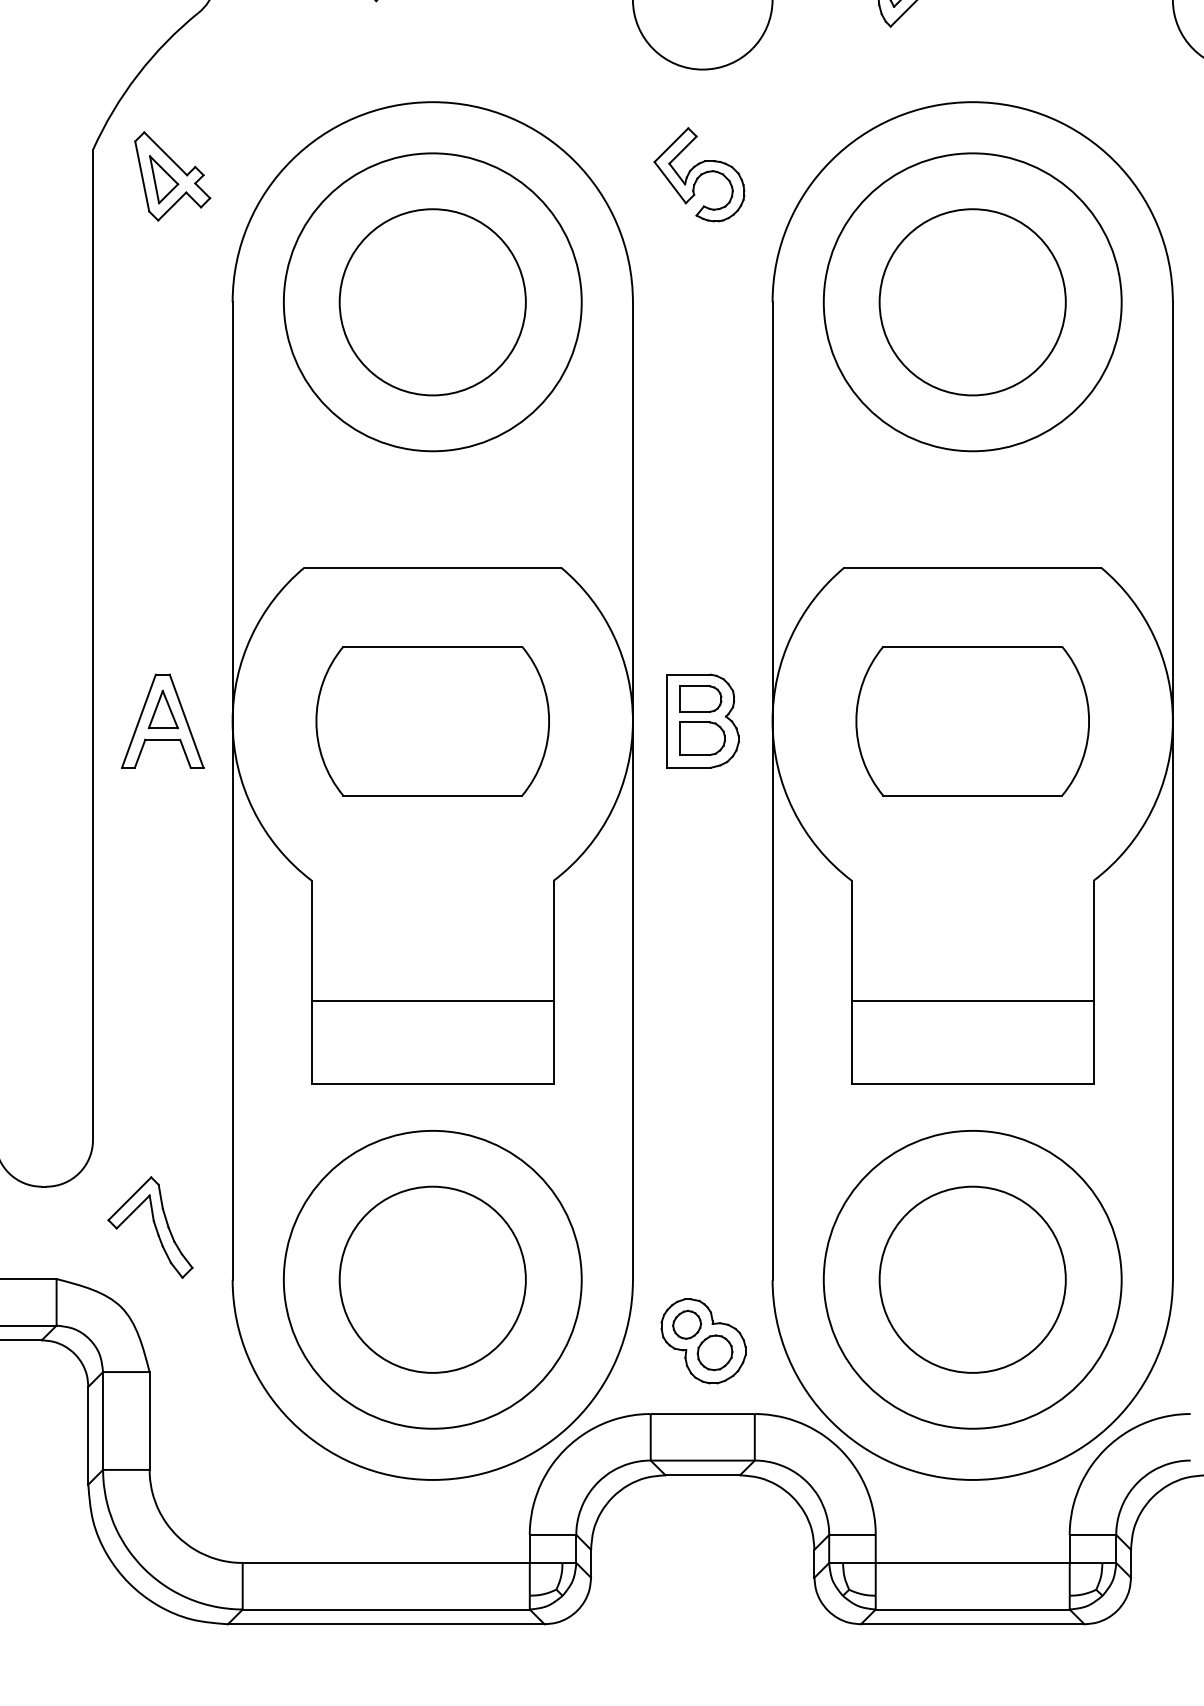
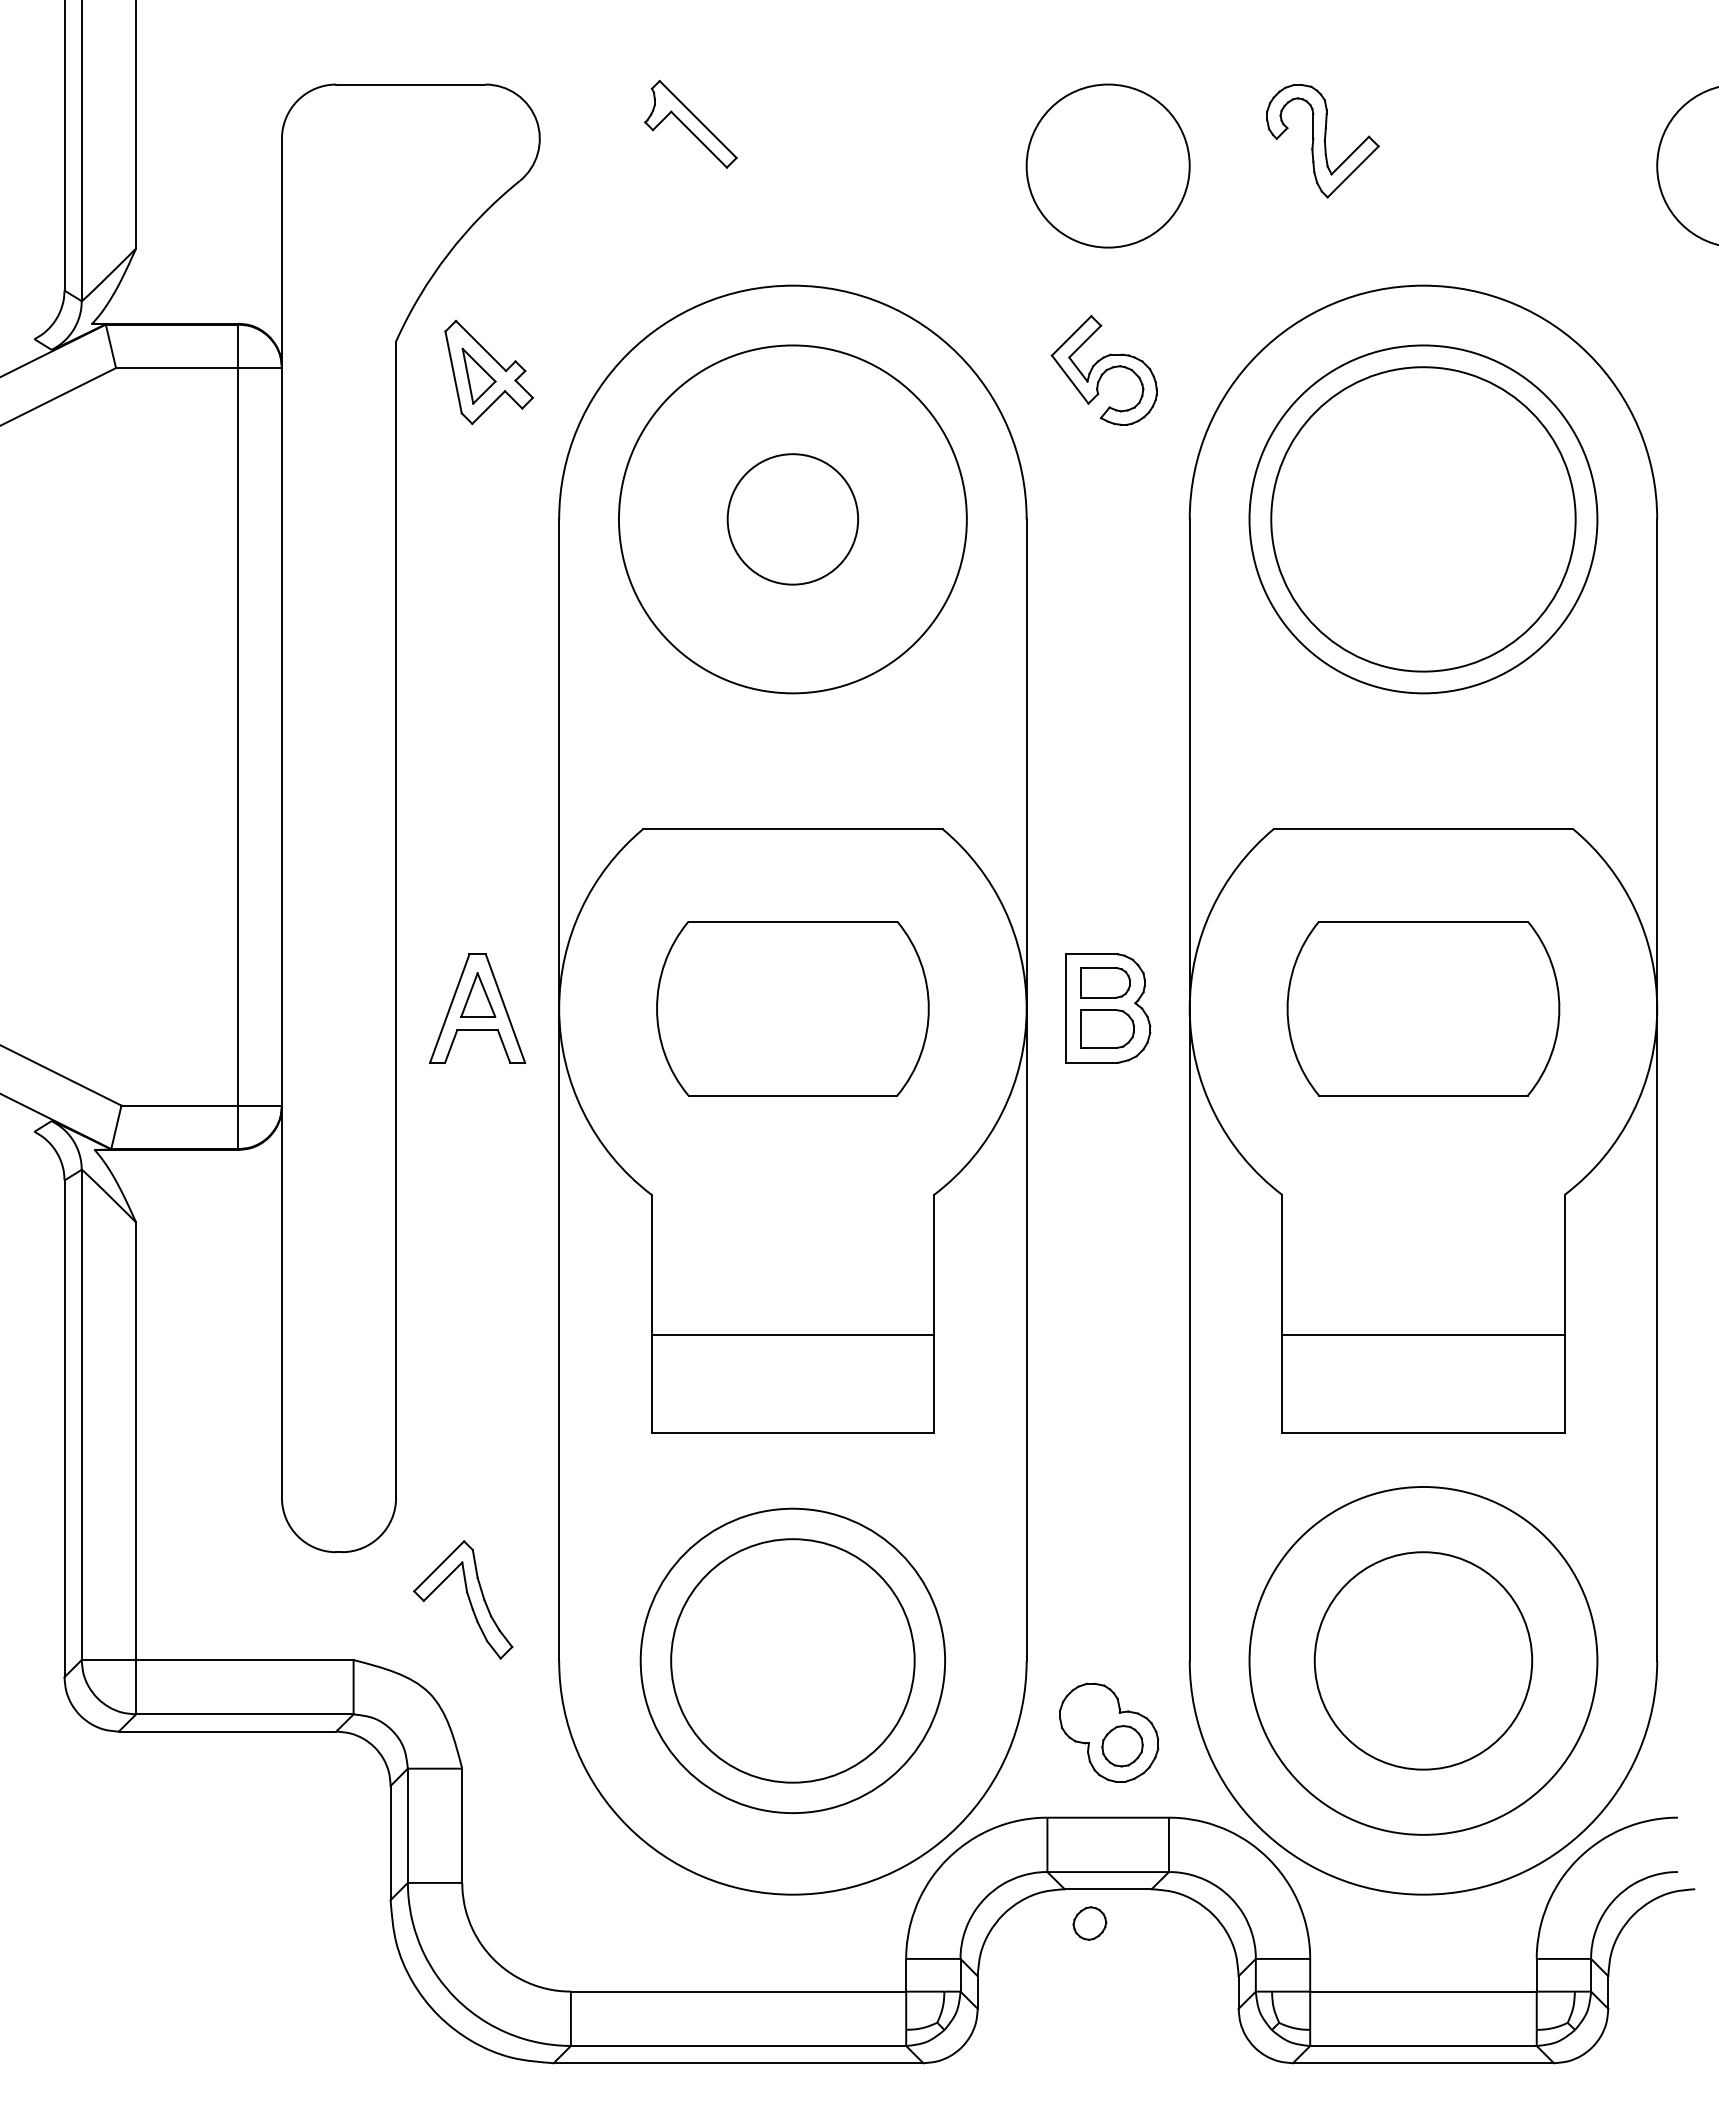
circle: (432, 302) -> (792, 519), size x0.6
circle: (972, 302) -> (1423, 519), size x1.4
circle: (432, 1279) -> (792, 1660), size x0.7
circle: (432, 1279) -> (792, 1660), size x1.4
part: (686, 1324) -> (1089, 1923), moved

